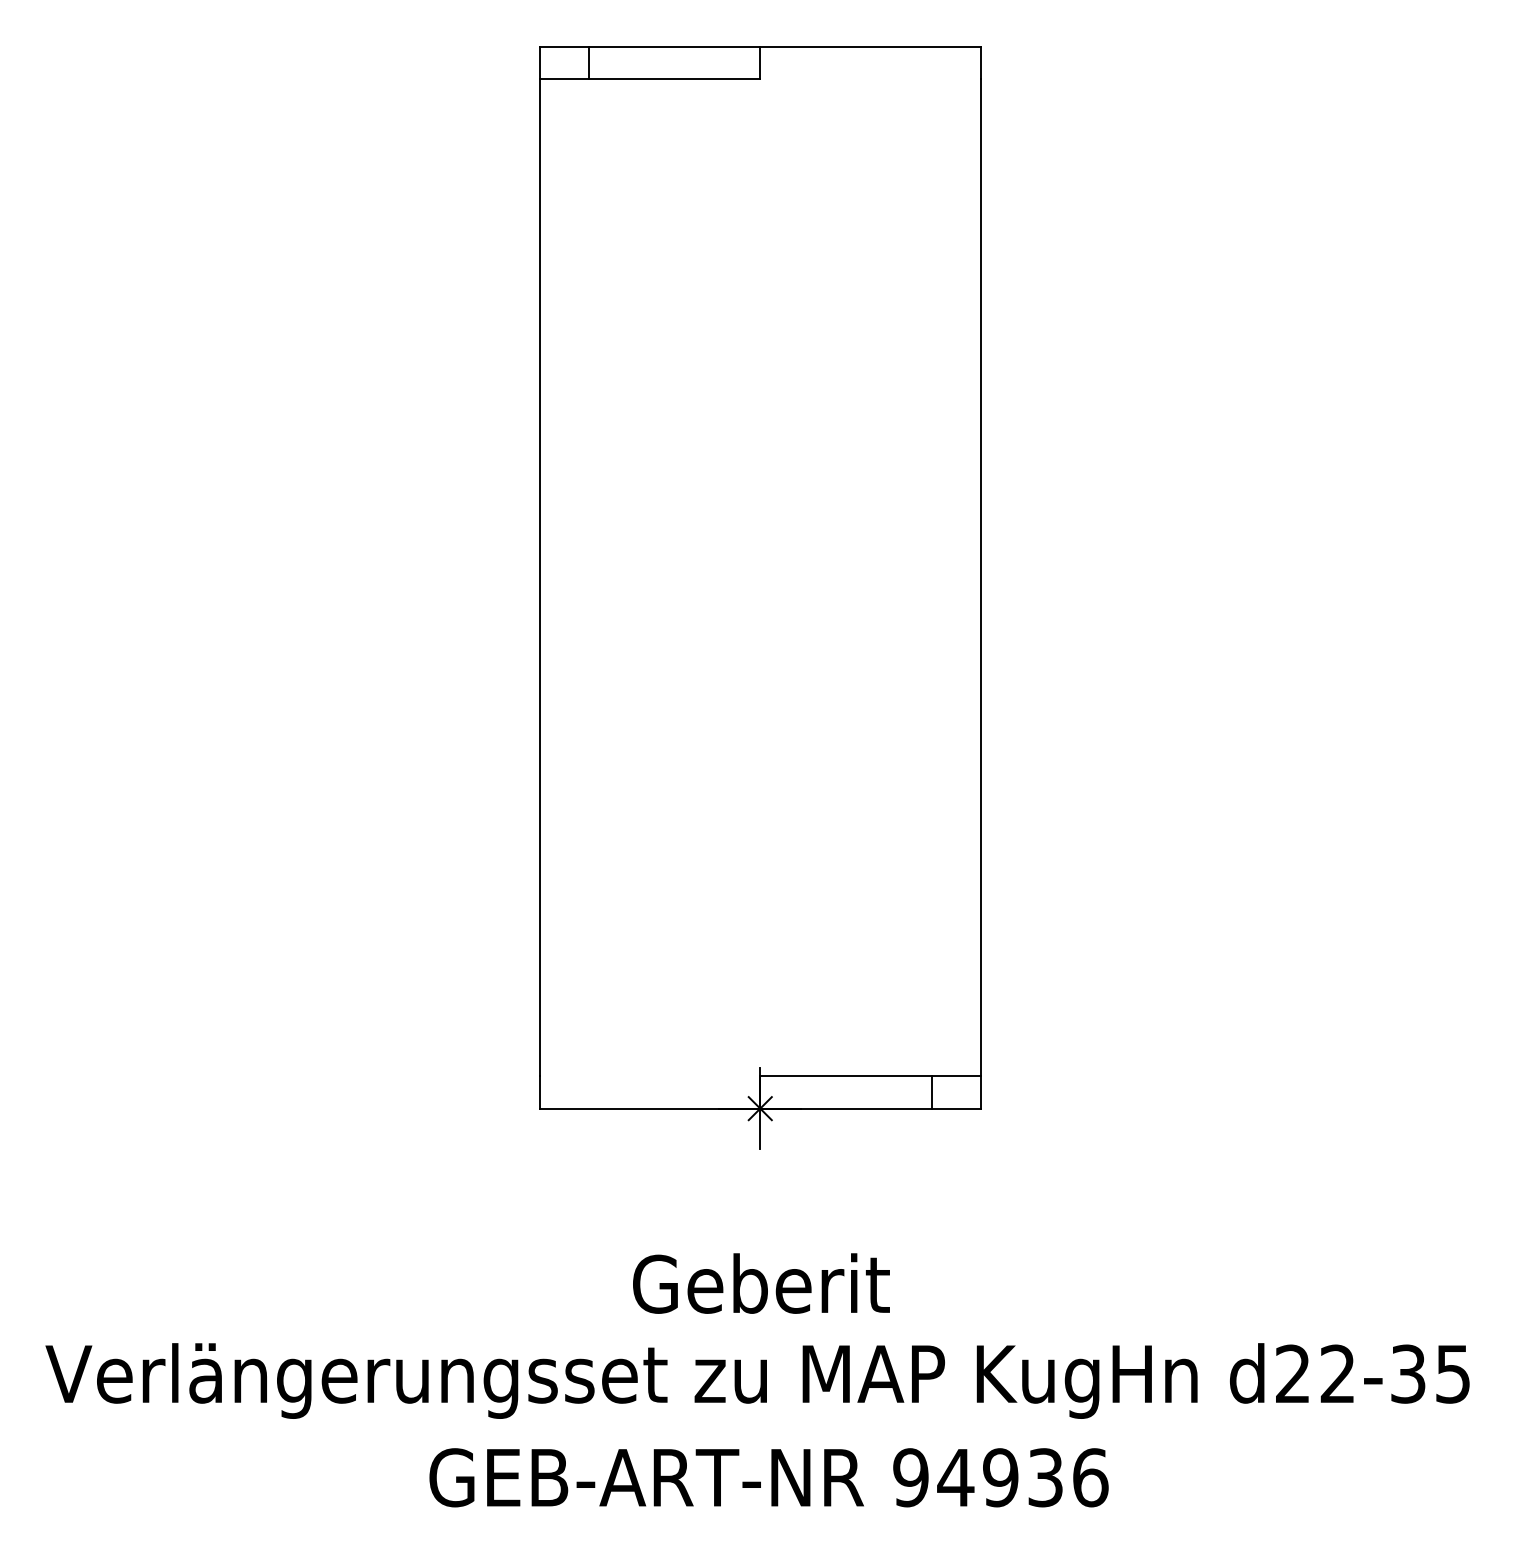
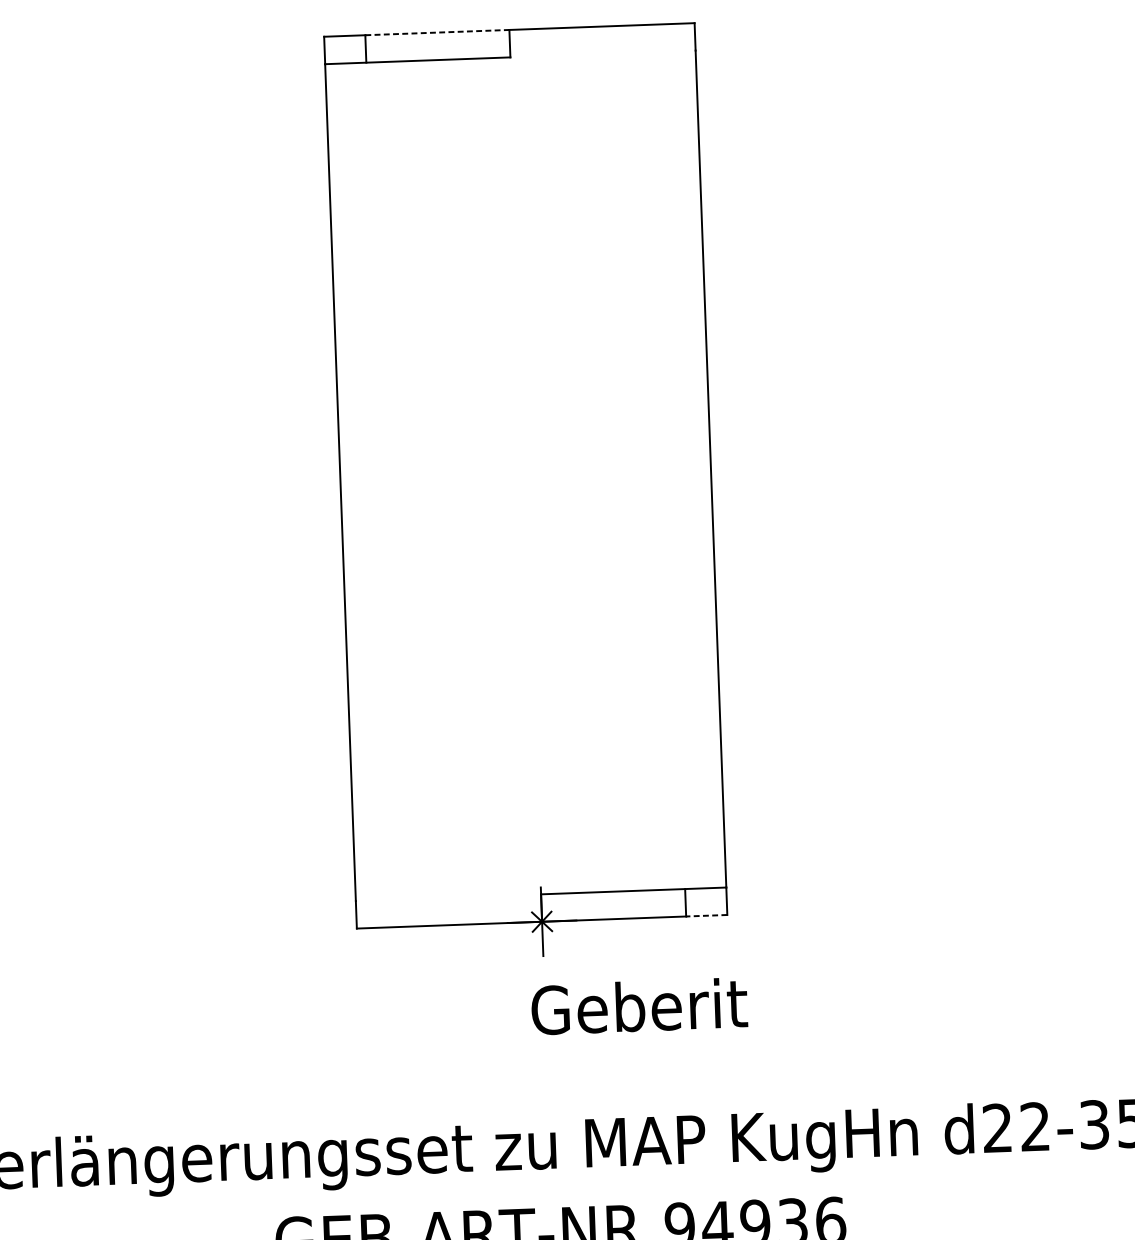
line: (674, 46) -> (437, 32), solid -> dashed
line: (956, 1108) -> (706, 915), solid -> dashed
text: (761, 1283) -> (639, 1006), moved

